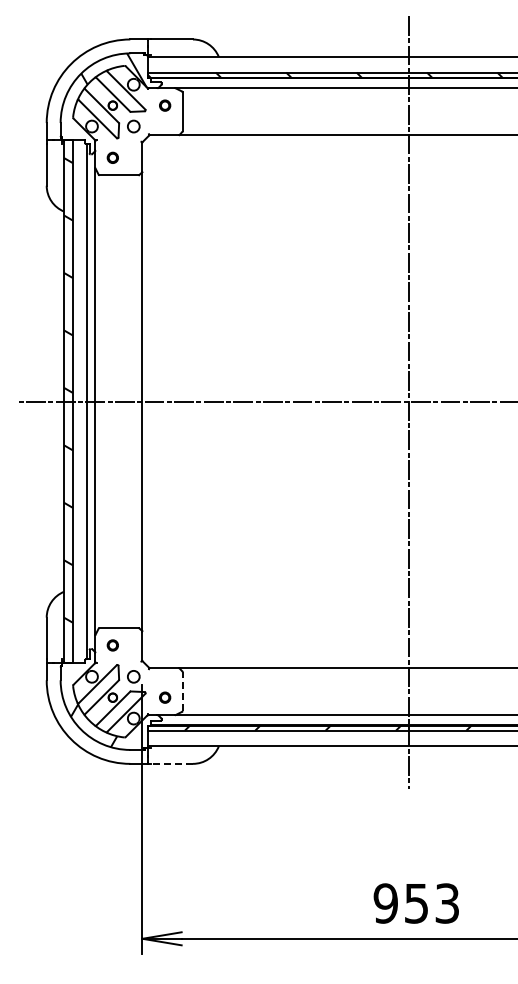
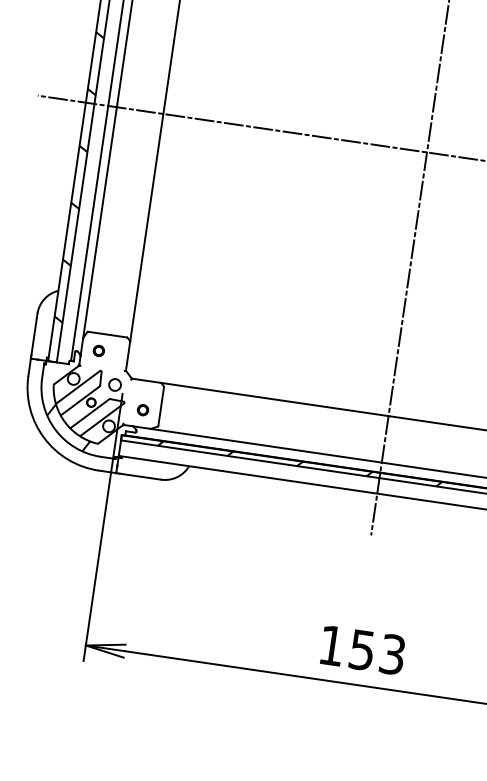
line: (182, 691) -> (161, 406), dashed -> solid
line: (172, 763) -> (140, 476), dashed -> solid
text: (385, 903) -> (331, 645), 953 -> 153

